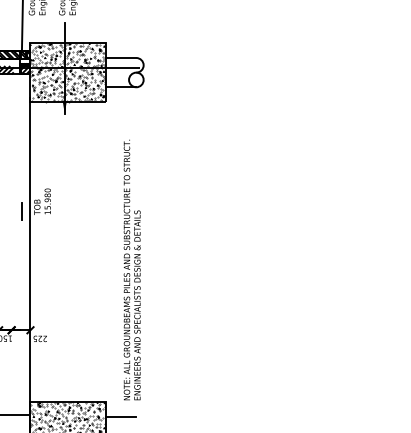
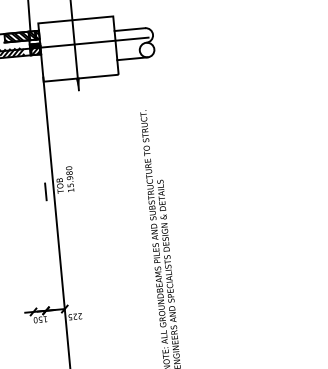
hatch: (67, 72) -> (77, 48), removed

